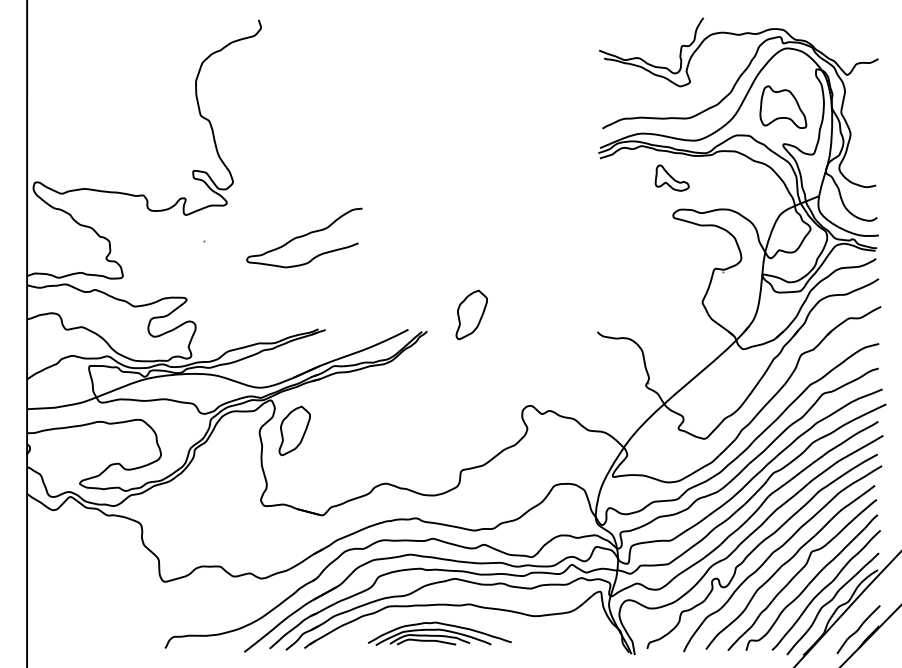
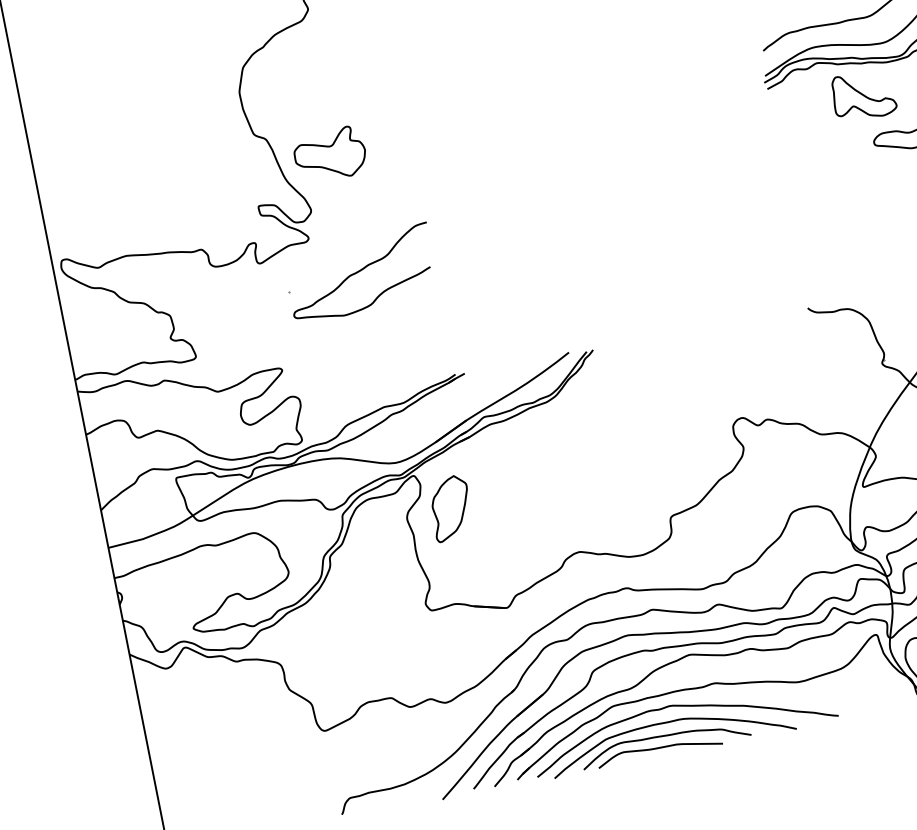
part: (255, 142) -> (329, 154), added
part: (671, 178) -> (862, 96), size x1.43
curve: (304, 236) -> (360, 271), moved
part: (471, 314) -> (644, 317), removed
part: (439, 633) -> (683, 727), size x1.67

